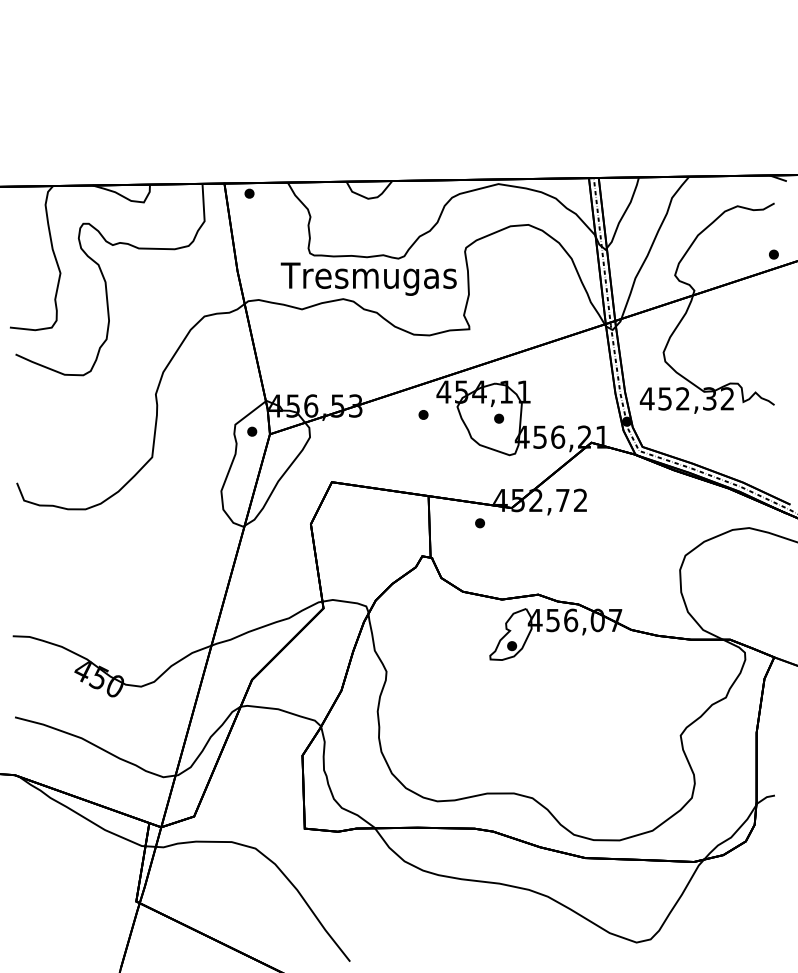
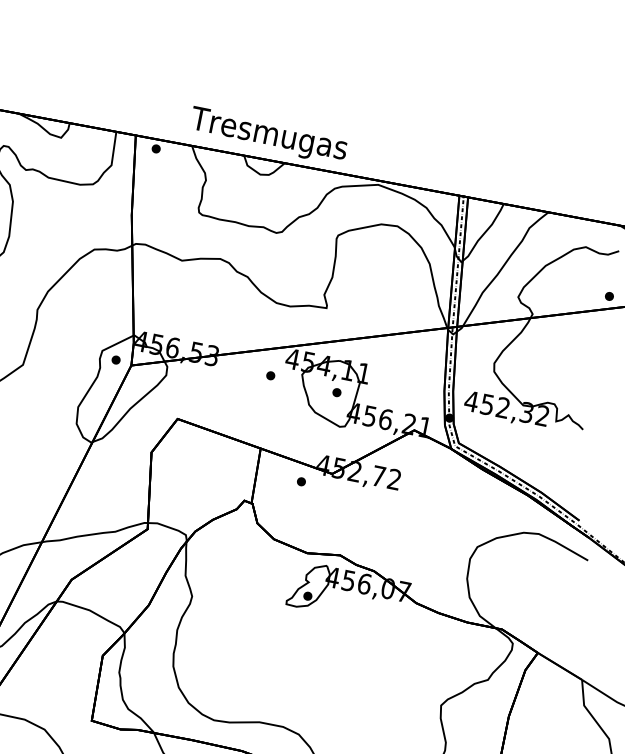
text: (368, 278) -> (268, 135), moved

